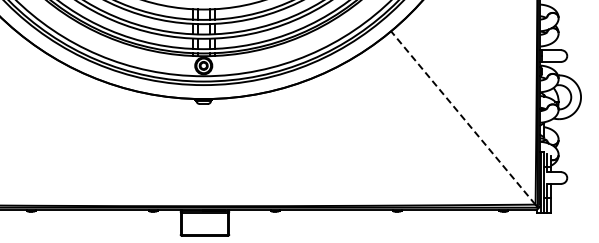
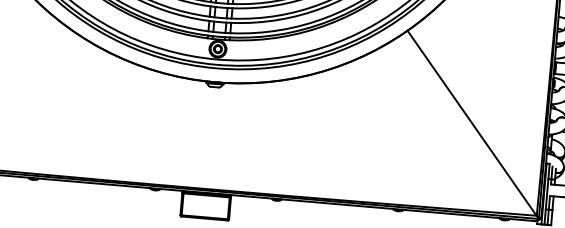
line: (463, 117) -> (472, 122), dashed -> solid

